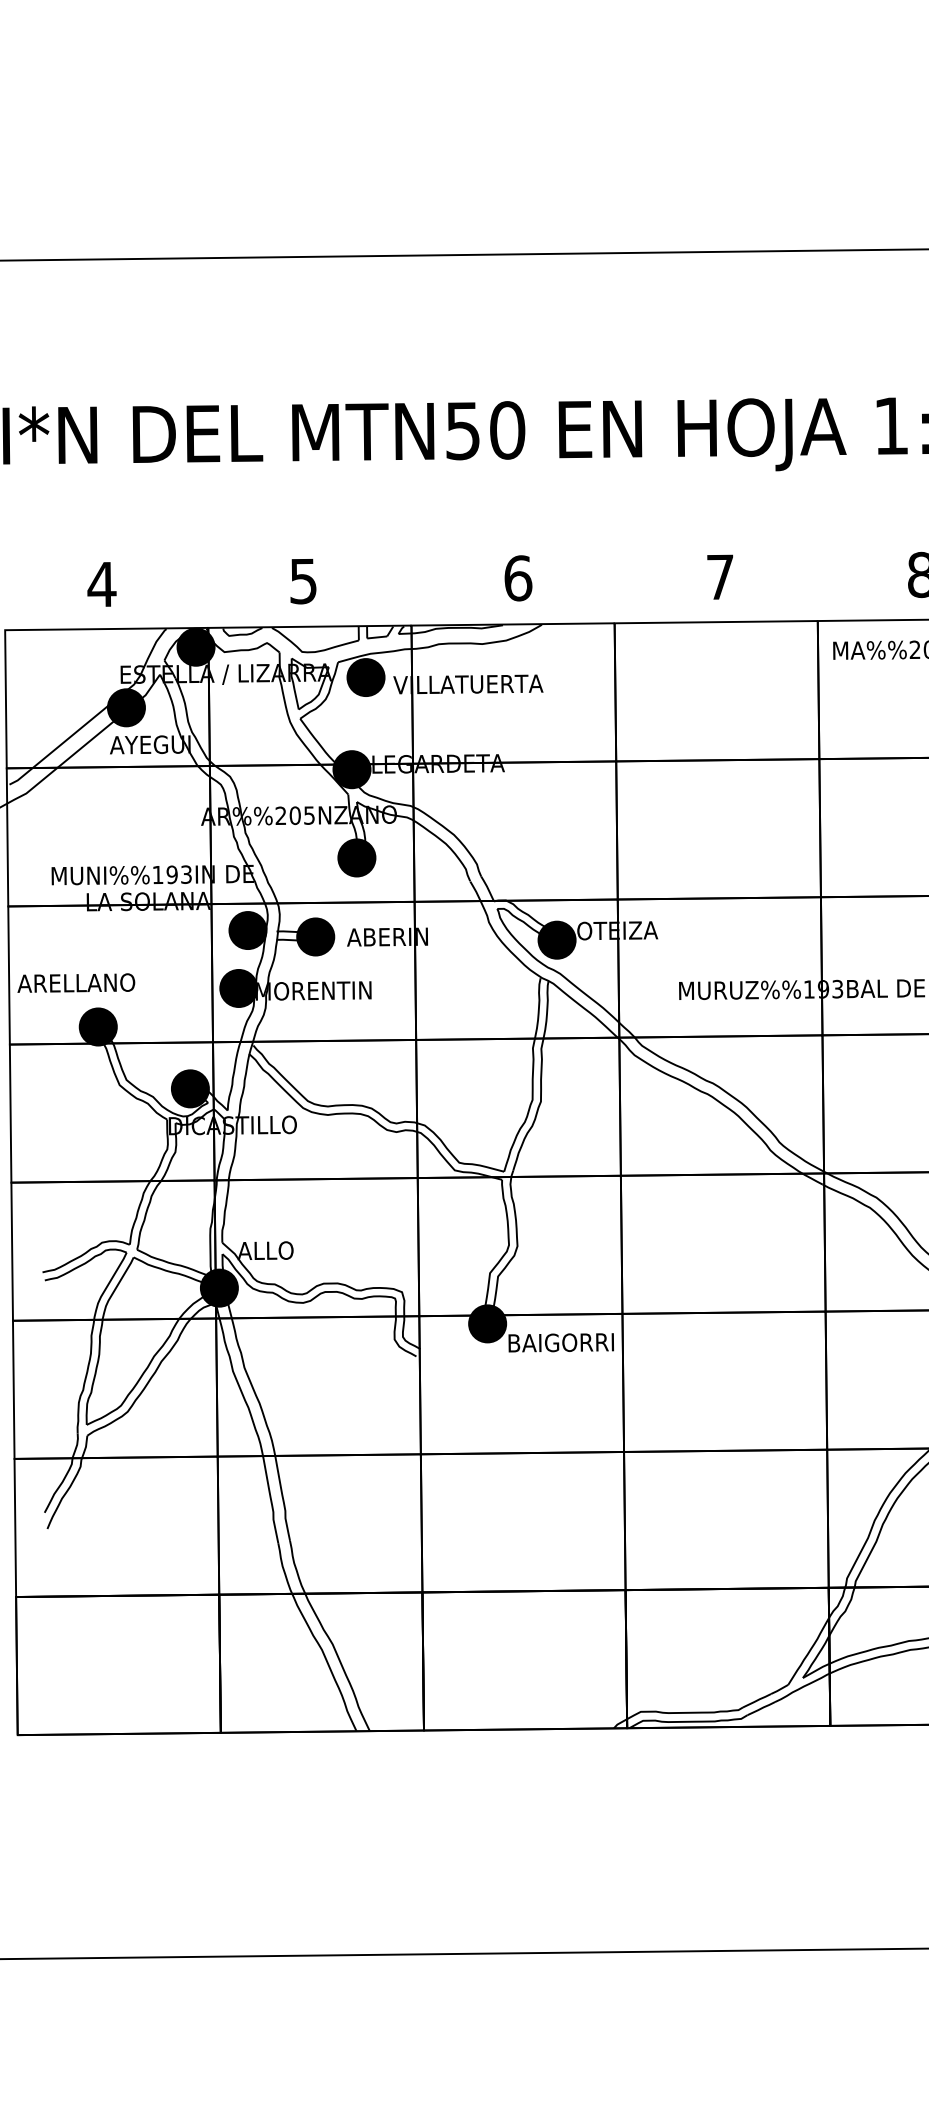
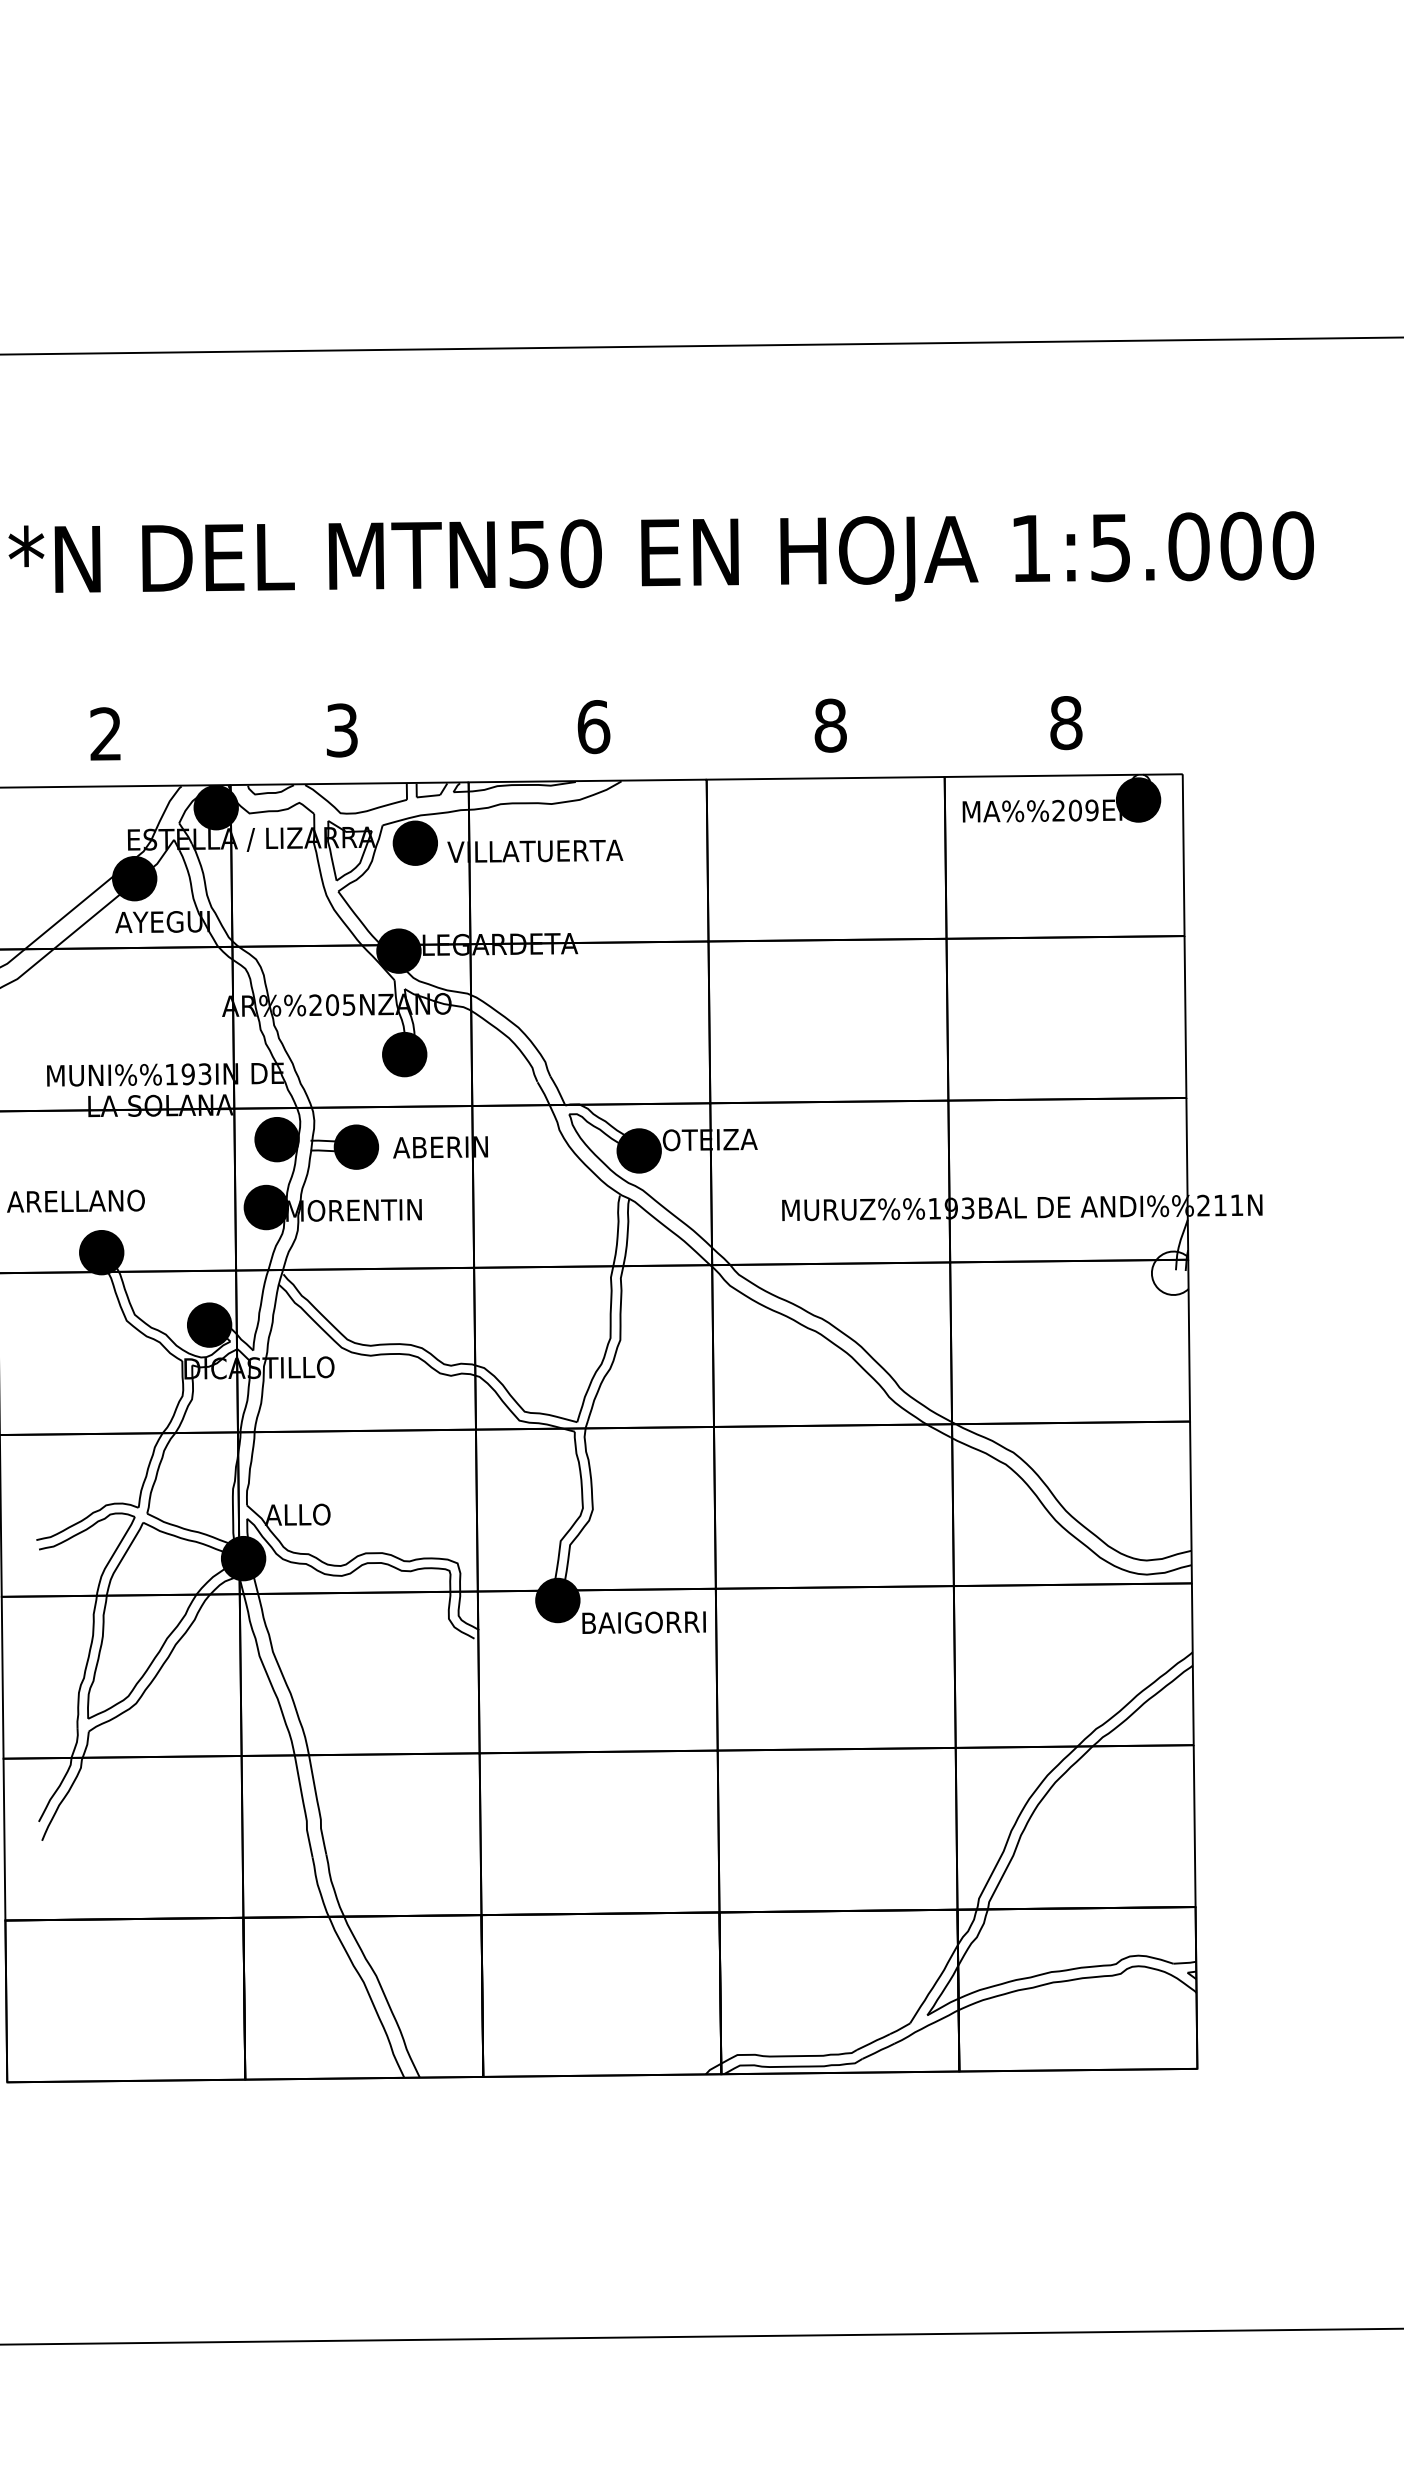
text: (720, 577) -> (830, 725), 7 -> 8
text: (303, 581) -> (342, 730), 5 -> 3
text: (102, 583) -> (106, 733), 4 -> 2

